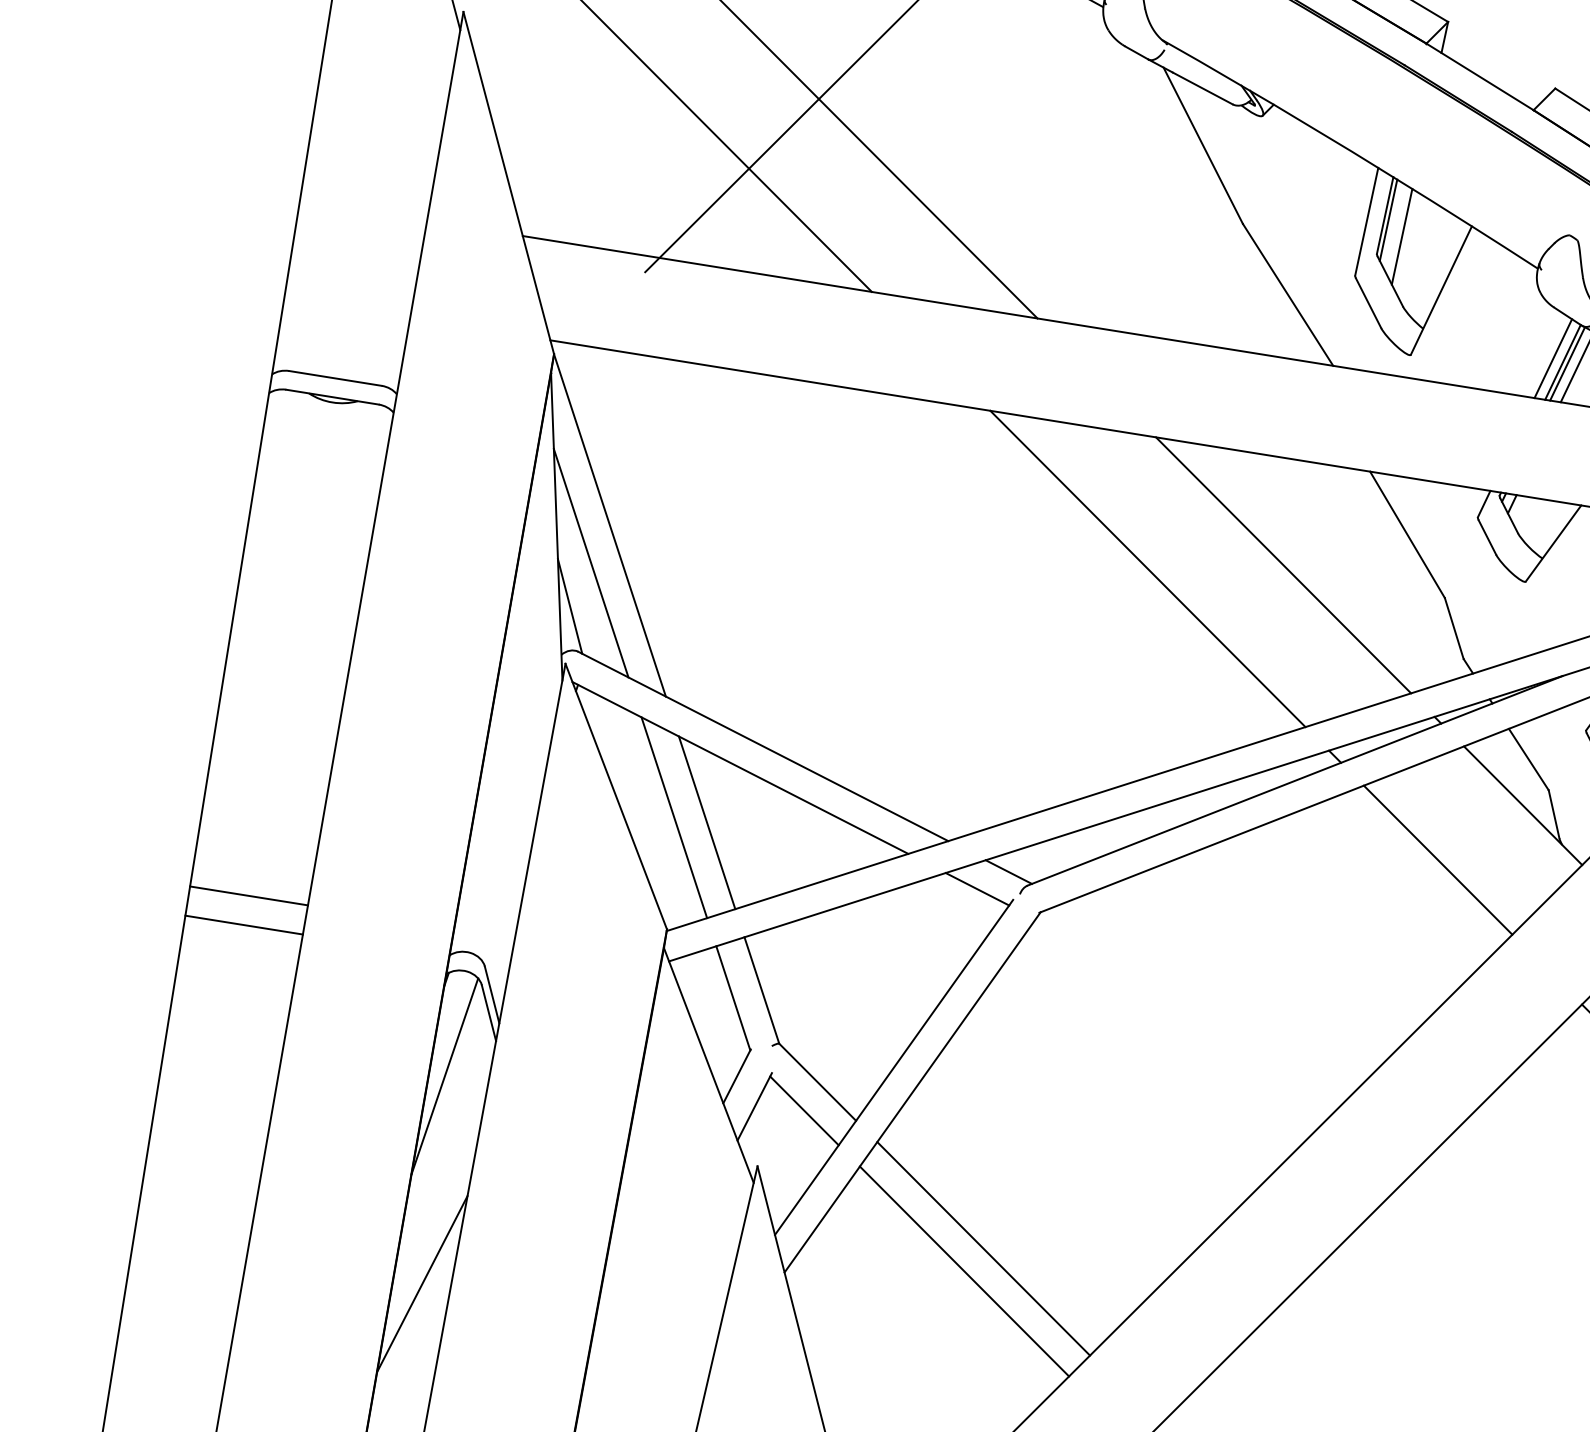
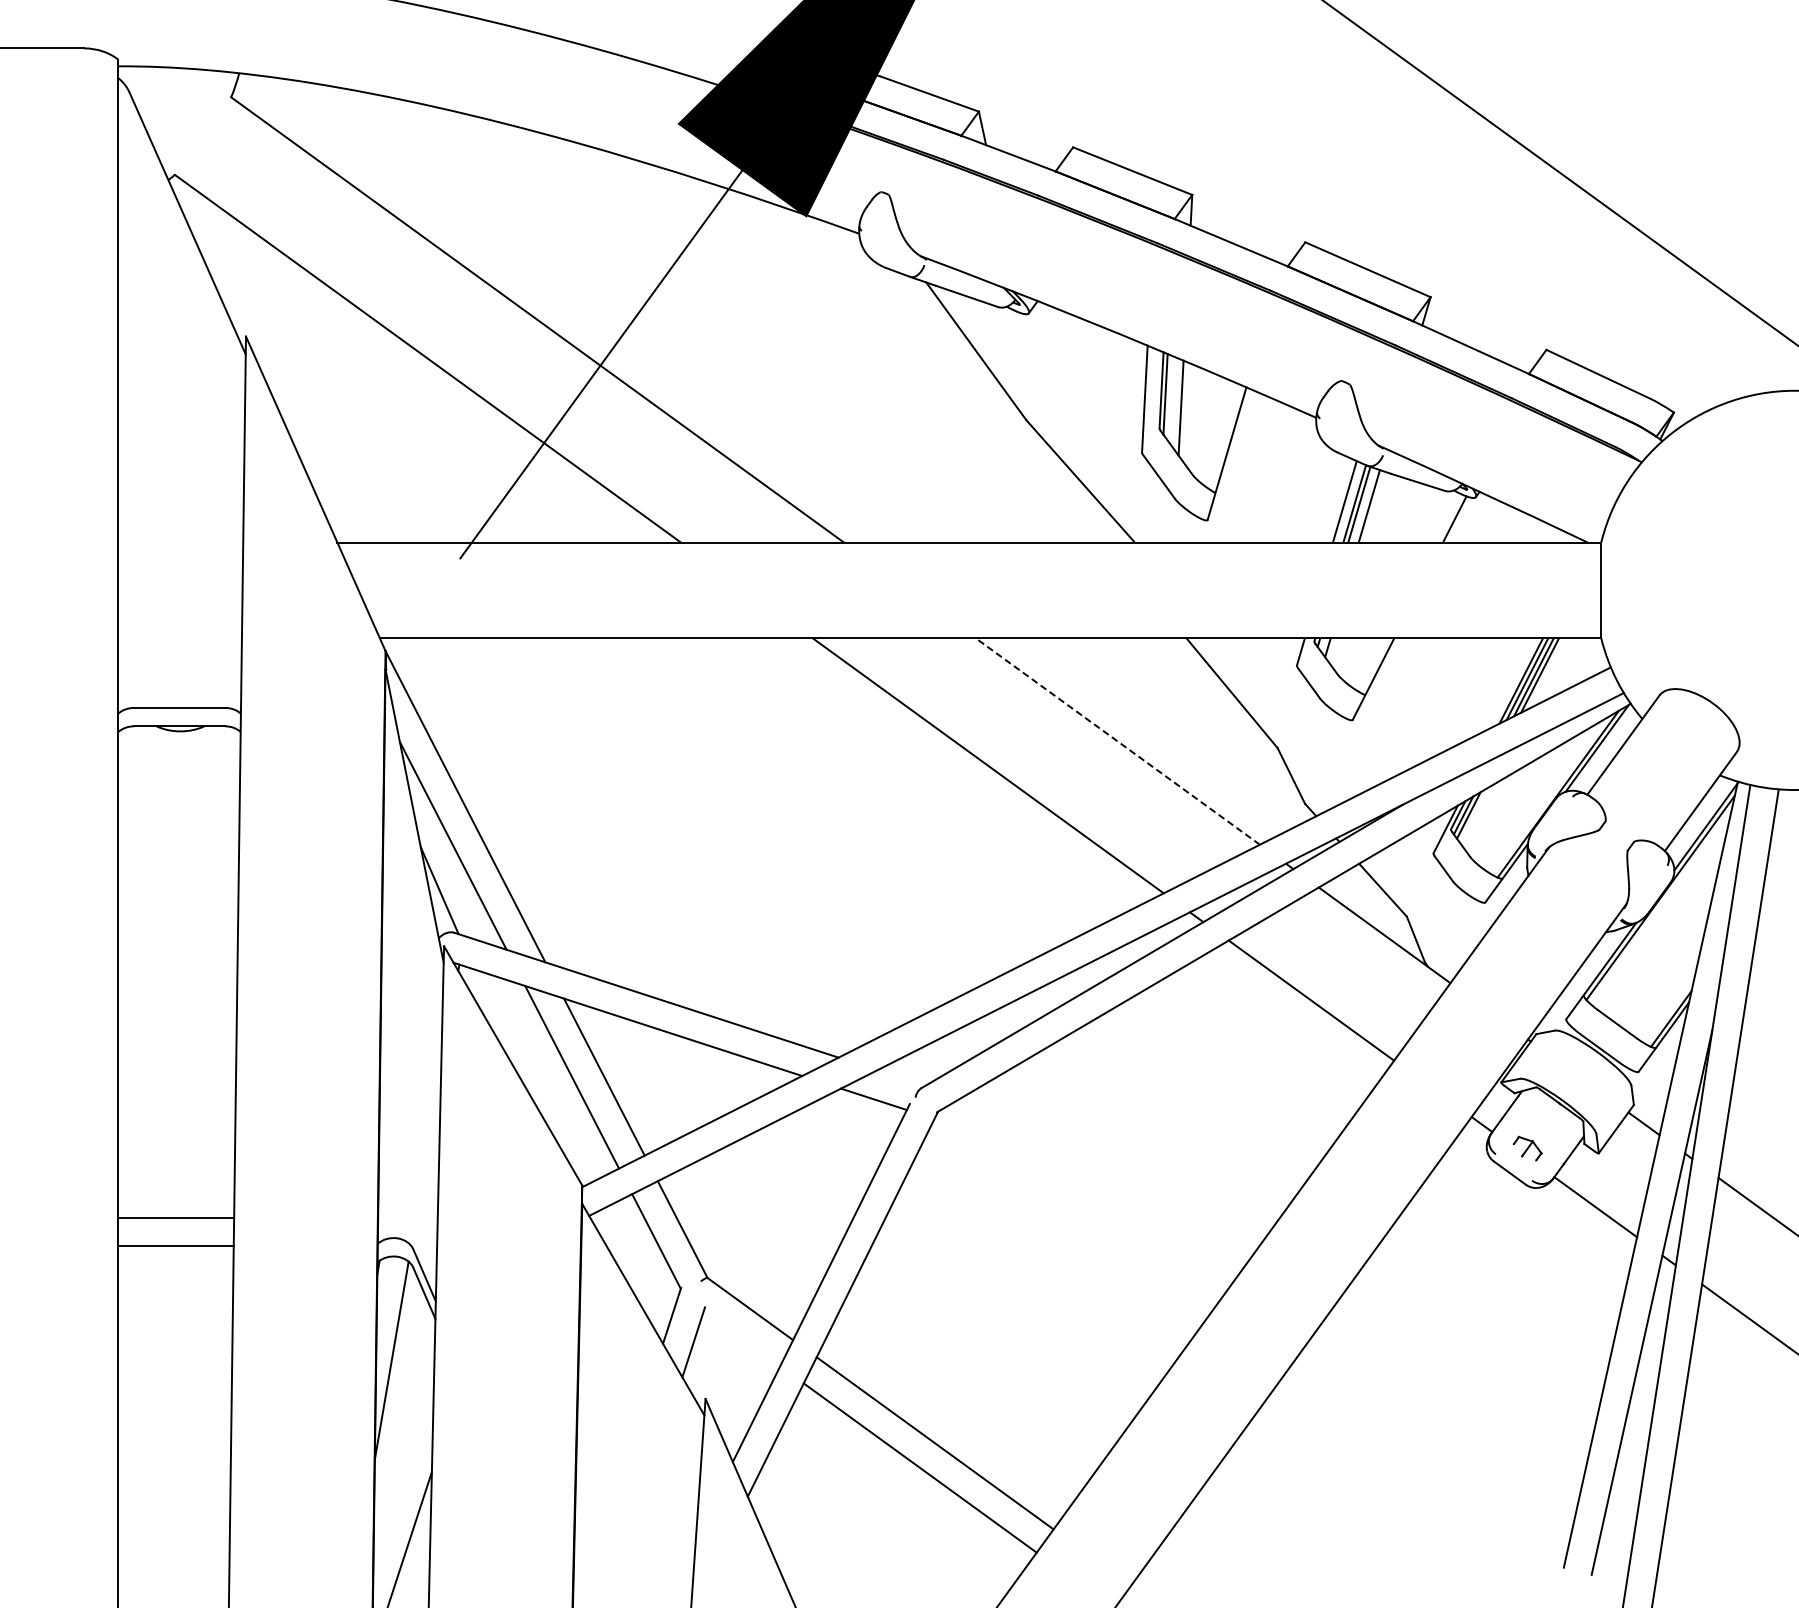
line: (1283, 565) -> (1117, 741), solid -> dashed
line: (1009, 871) -> (901, 1077), removed
line: (803, 1110) -> (741, 1338), removed

